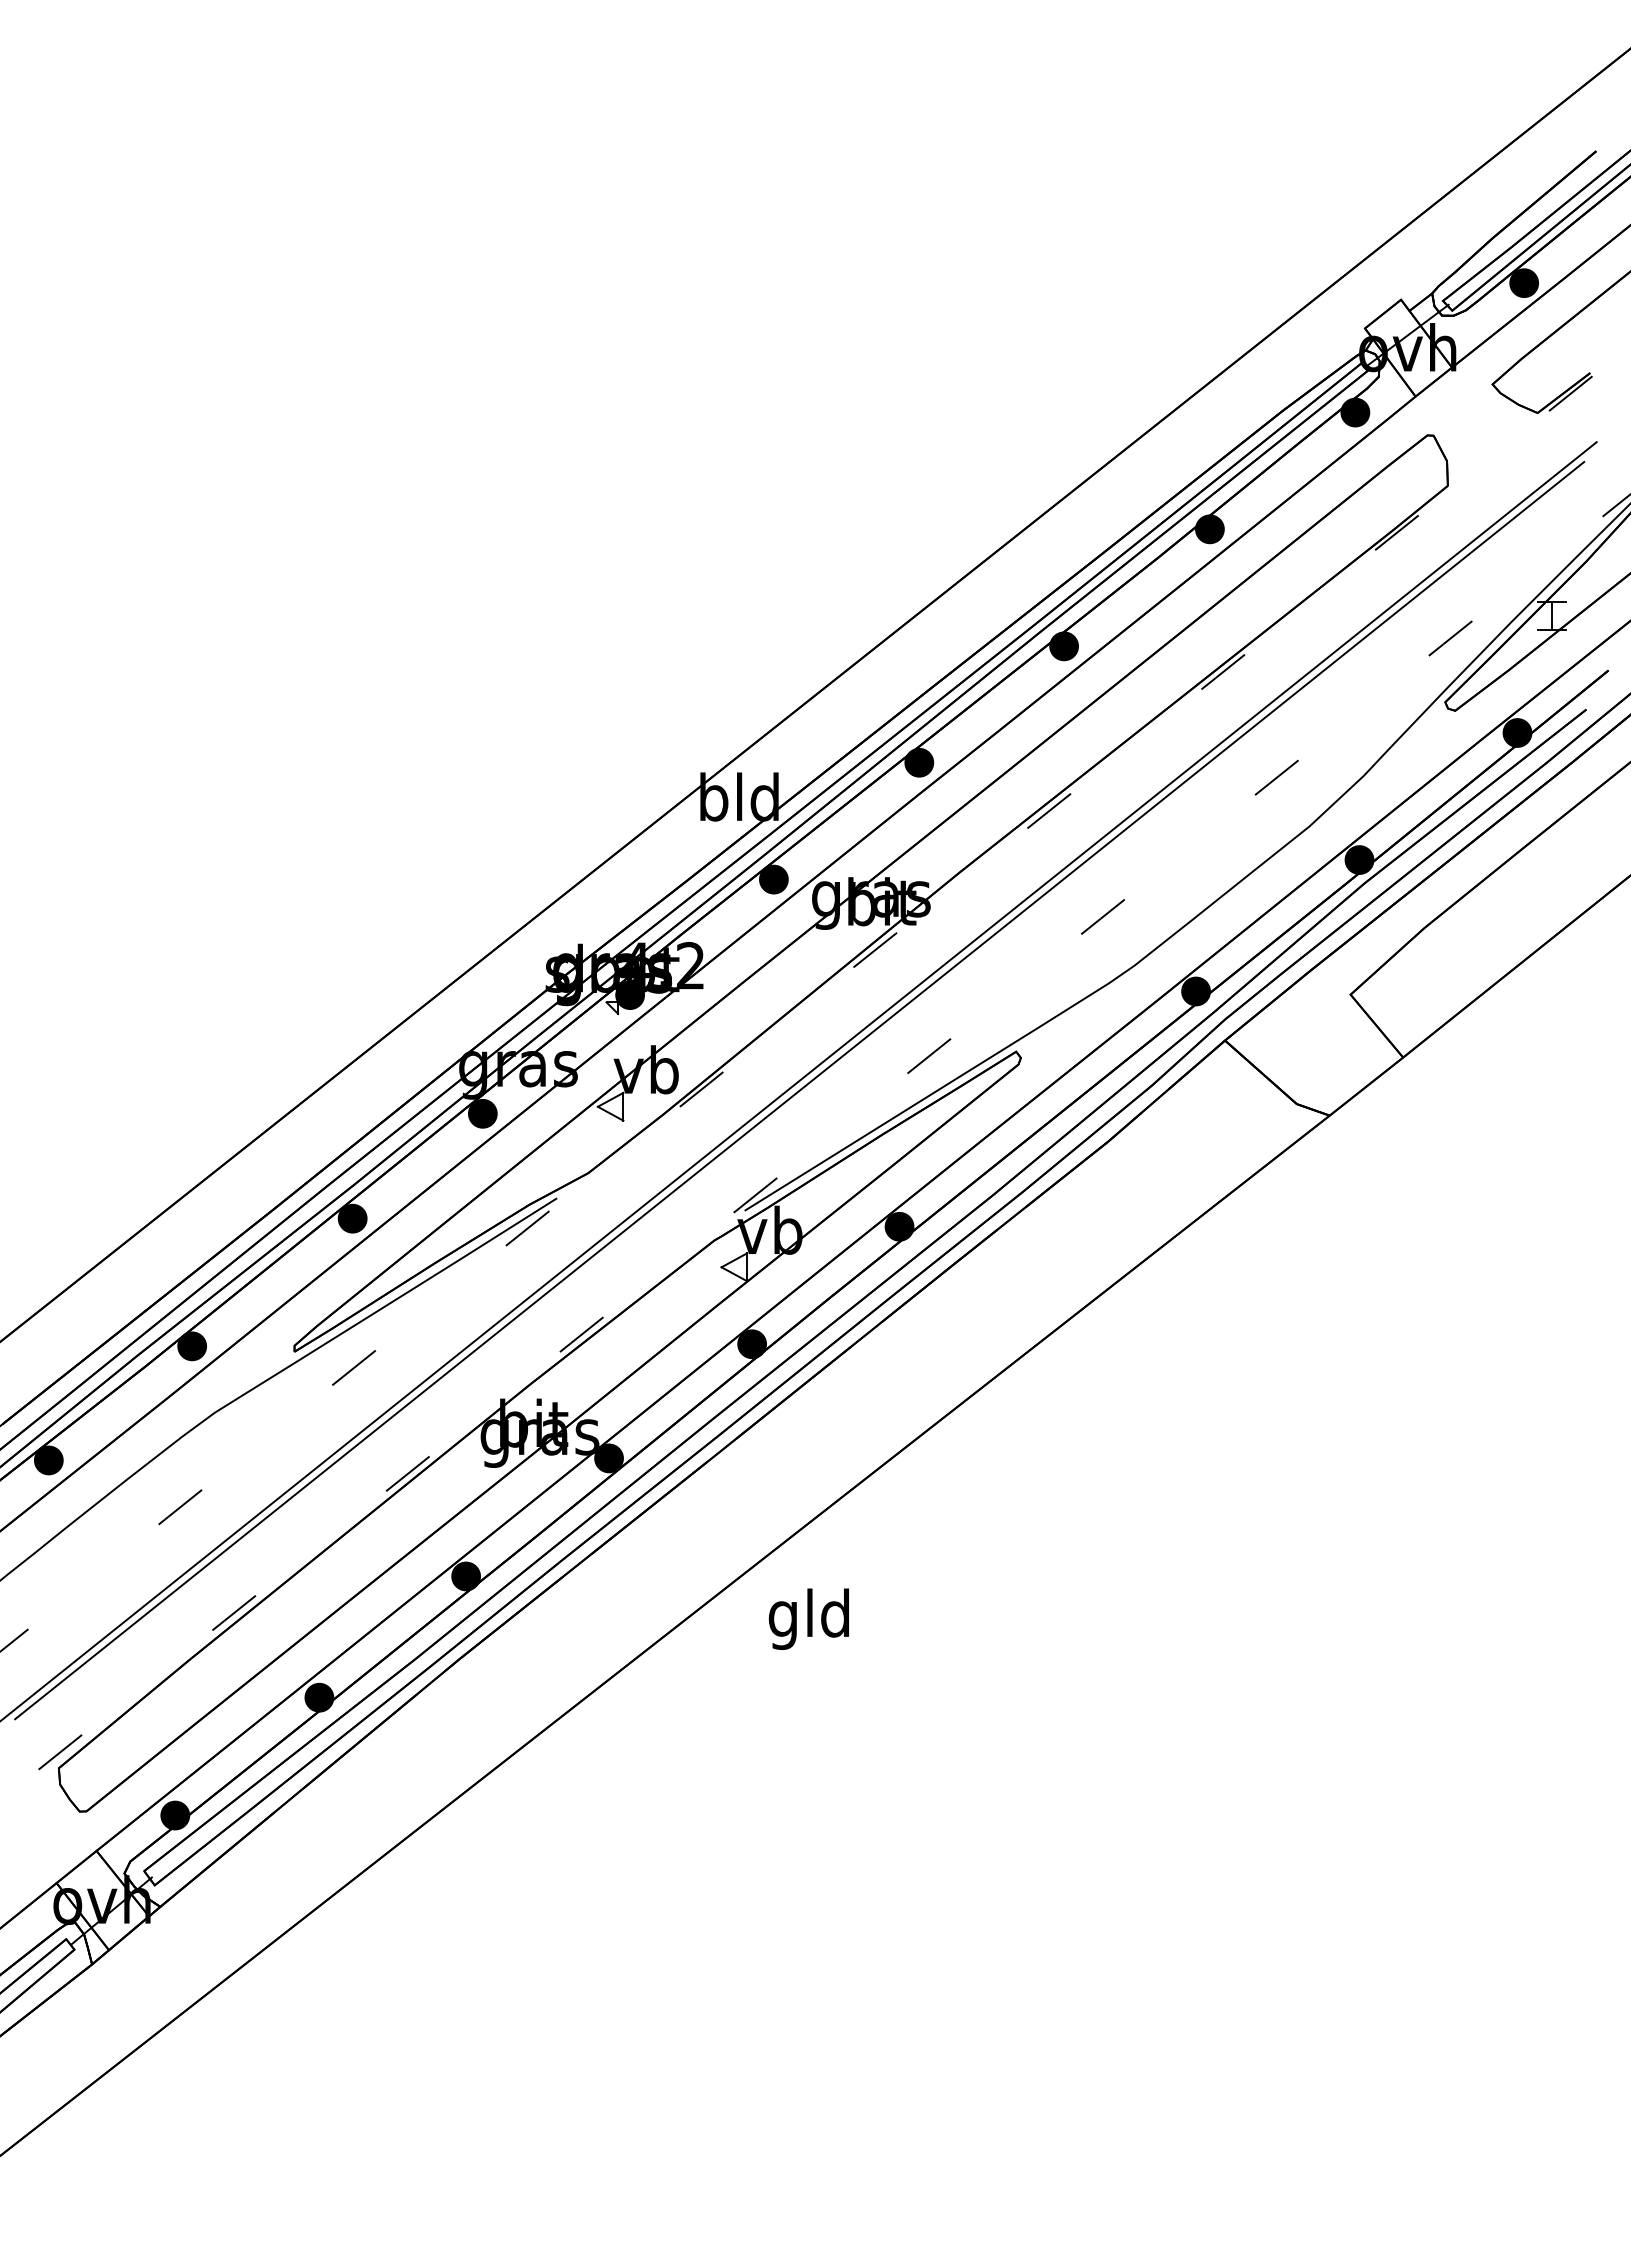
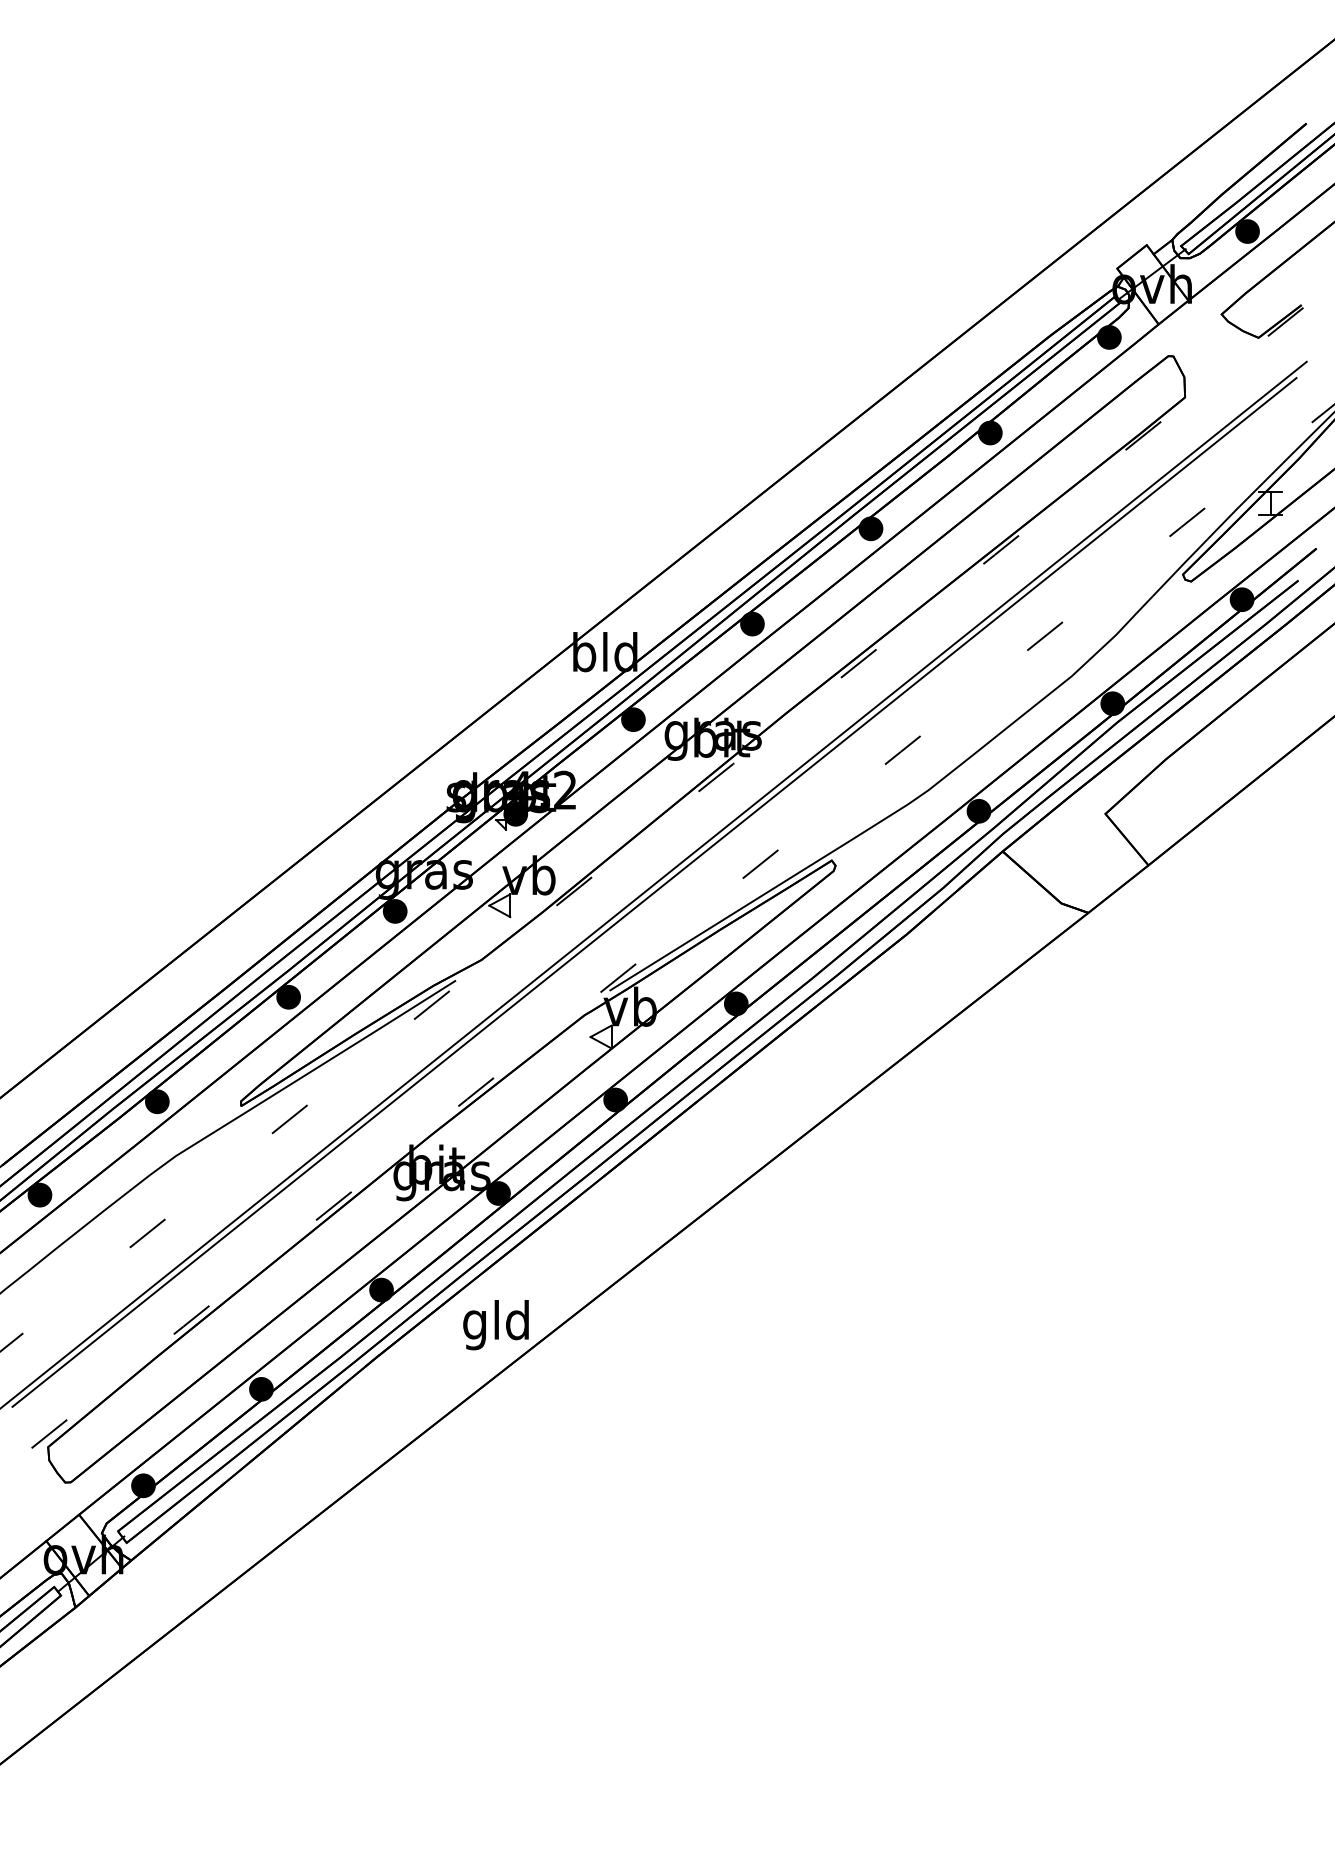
text: (808, 1618) -> (495, 1324), moved

